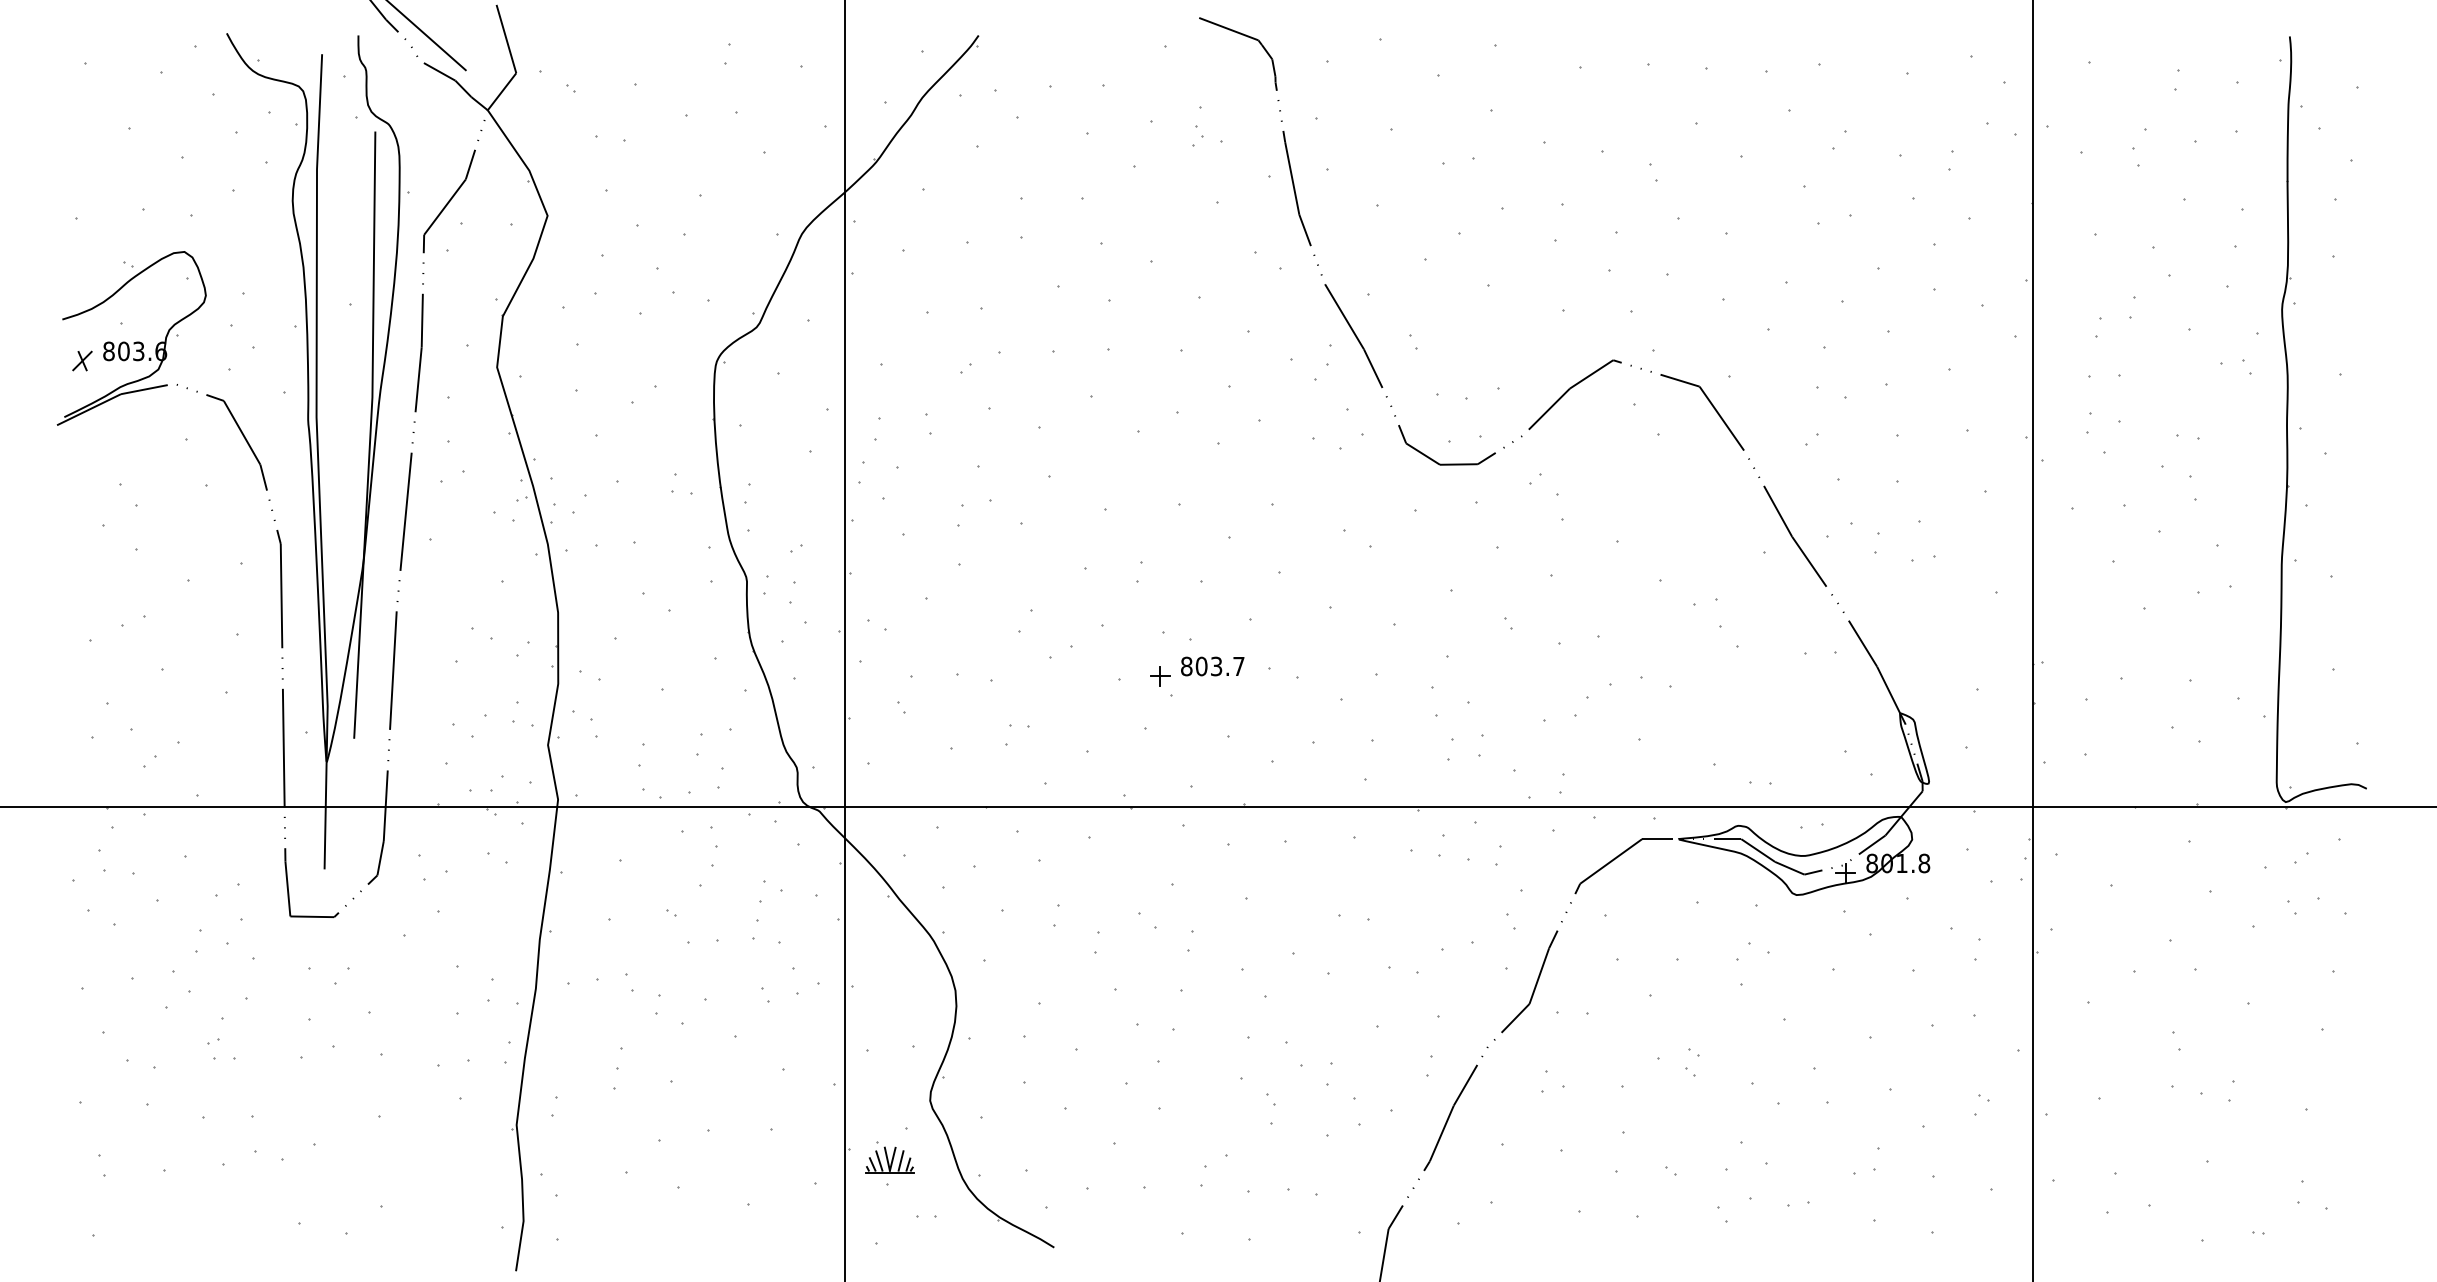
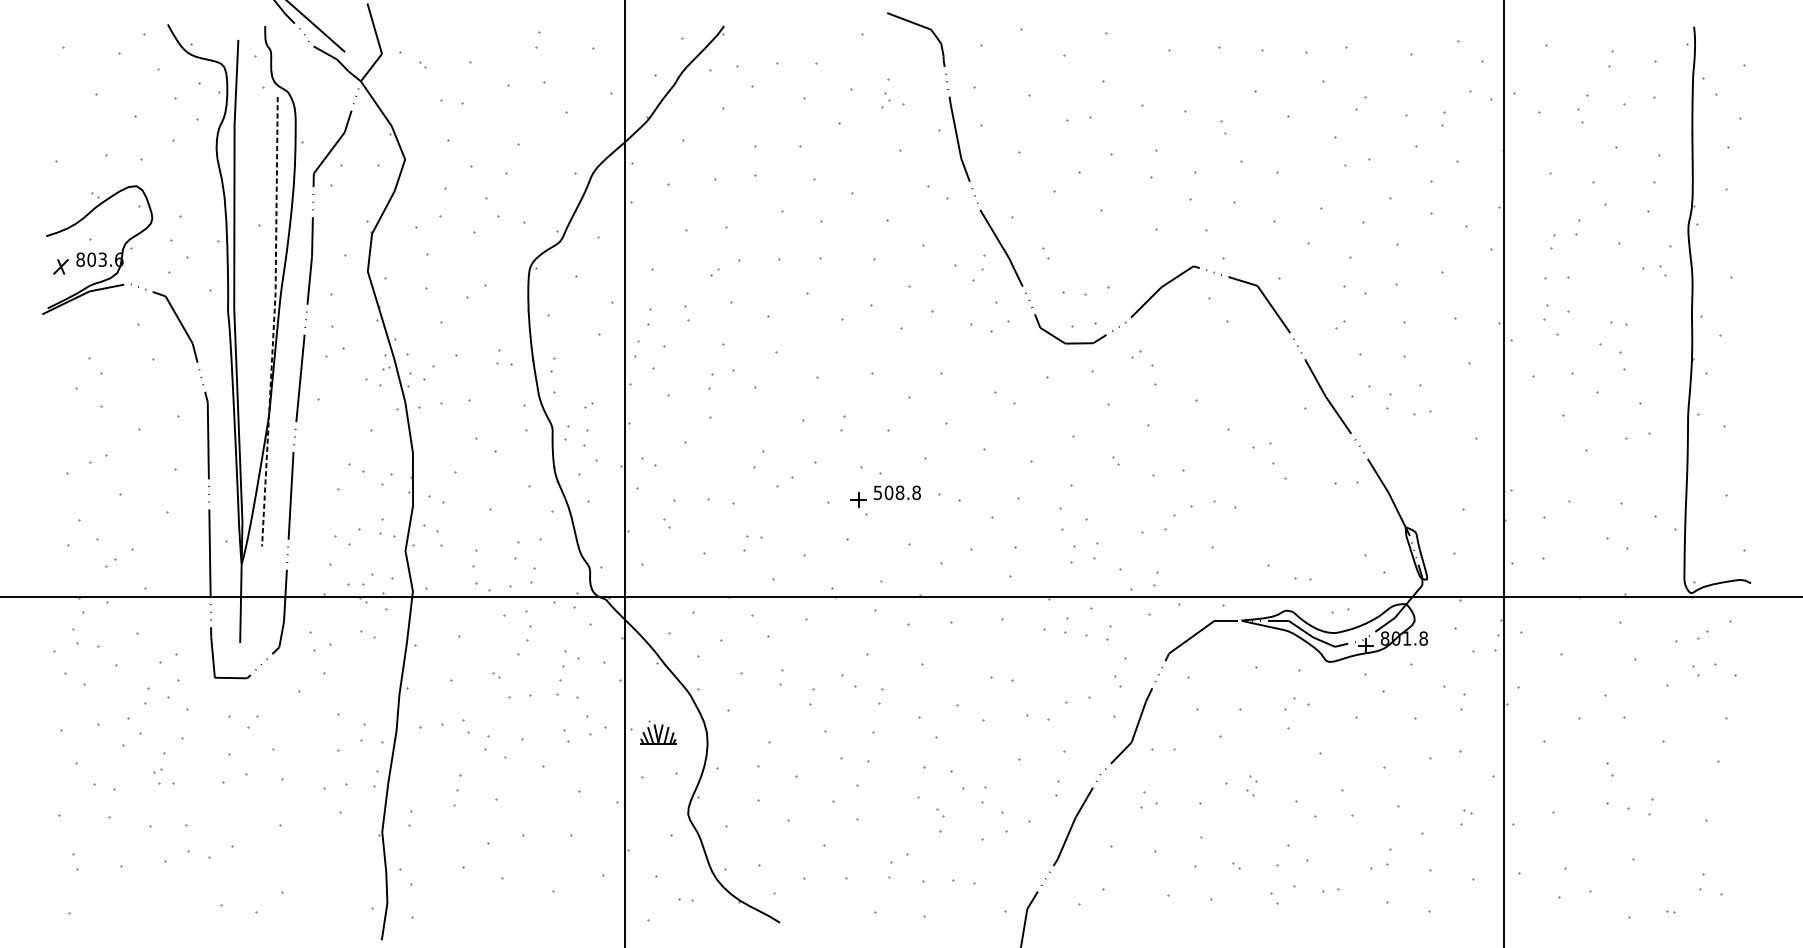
line: (370, 435) -> (274, 321), solid -> dashed
text: (1212, 666) -> (897, 492), 803.7 -> 508.8
part: (889, 1157) -> (658, 732), moved

